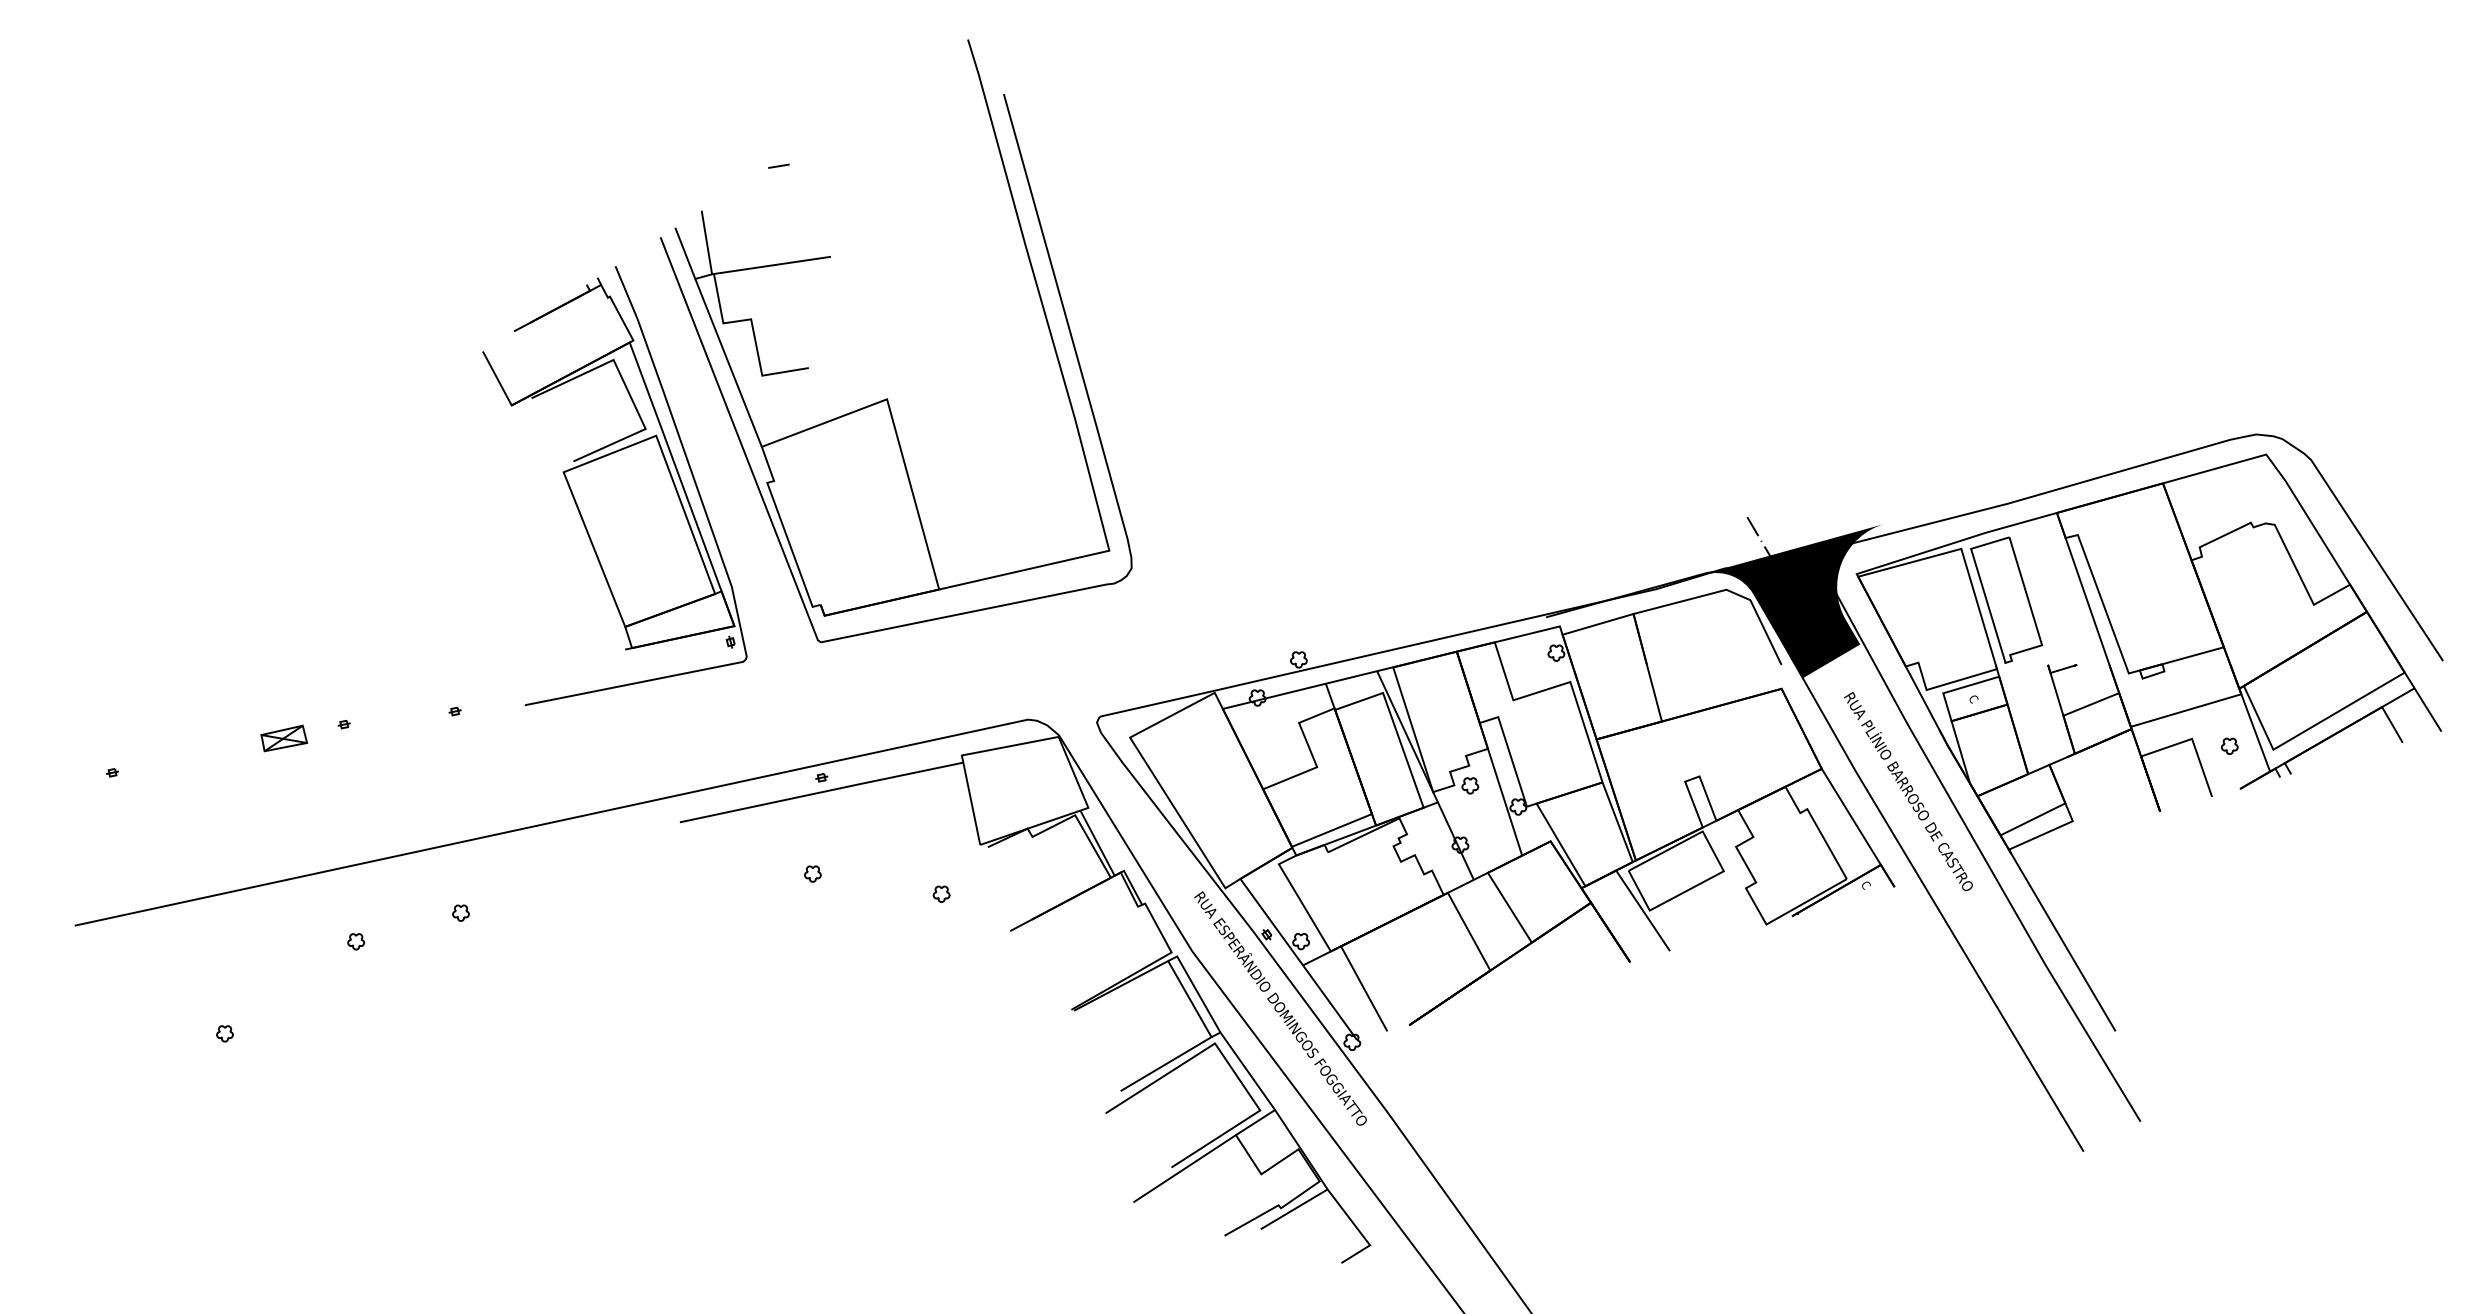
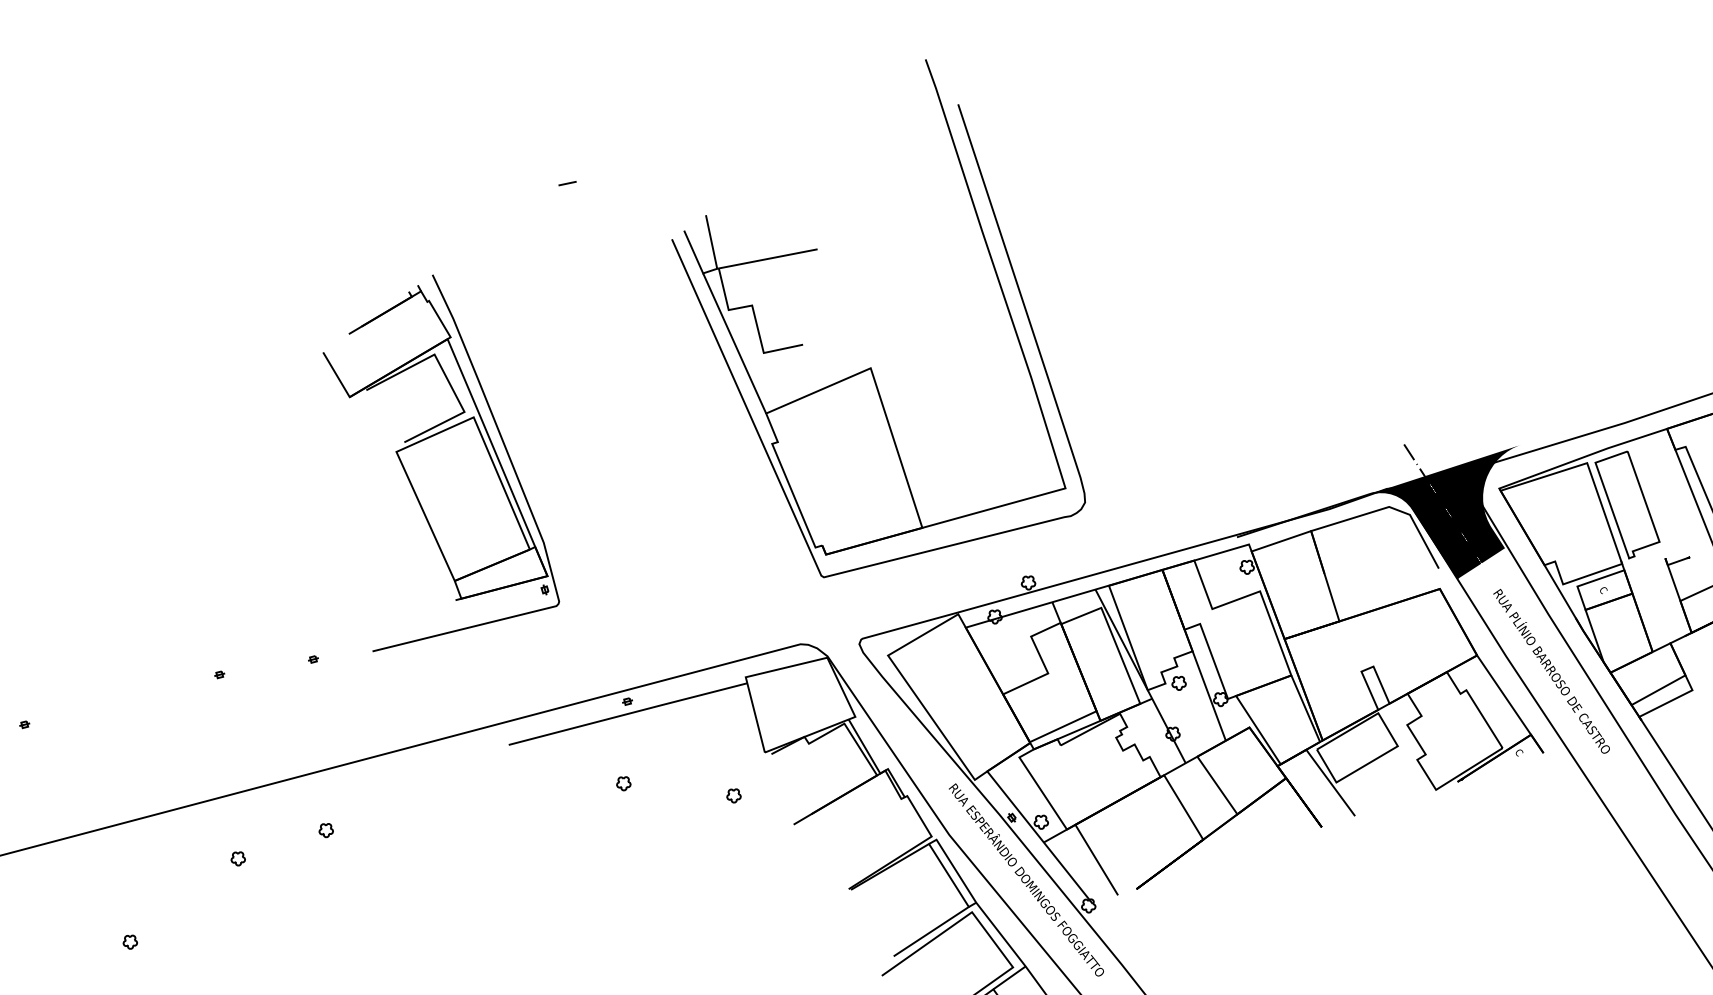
part: (887, 398) -> (871, 367), moved
part: (284, 738) -> (169, 688), removed

